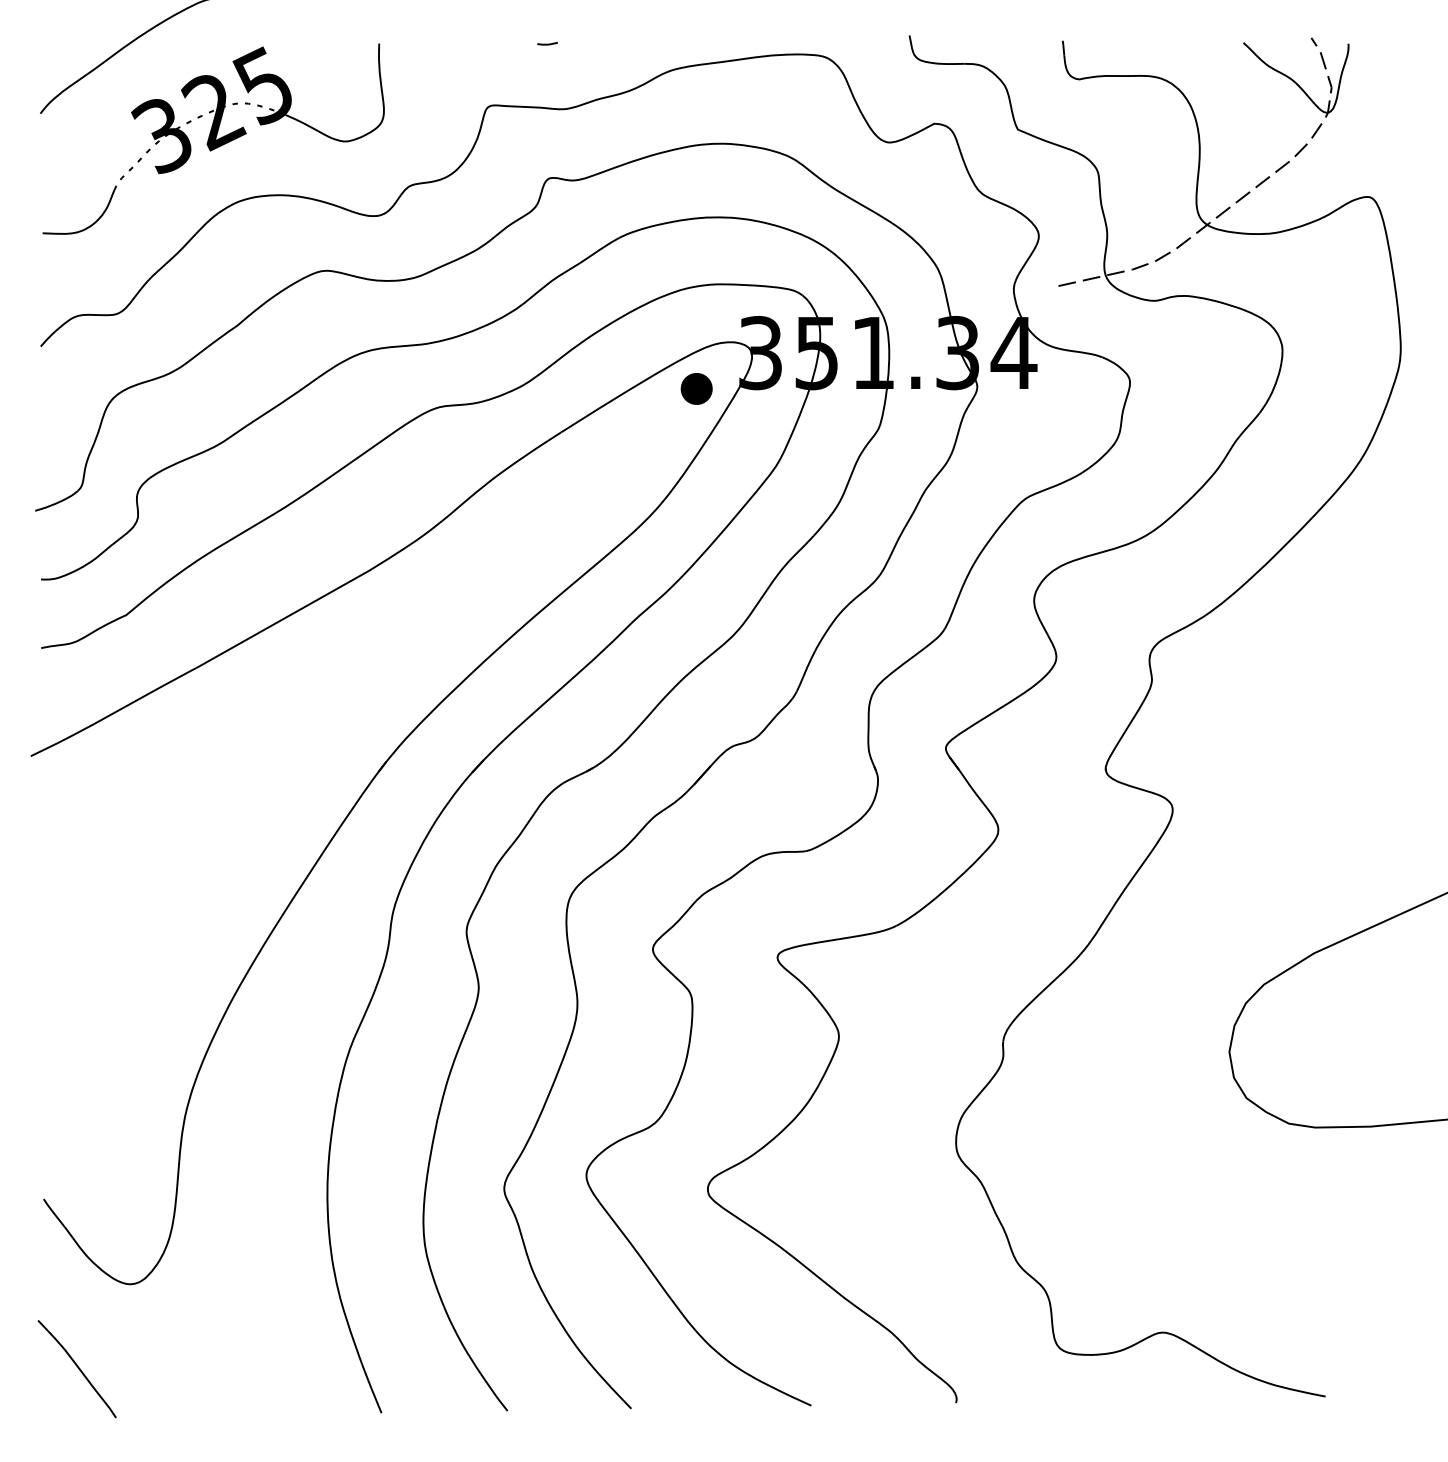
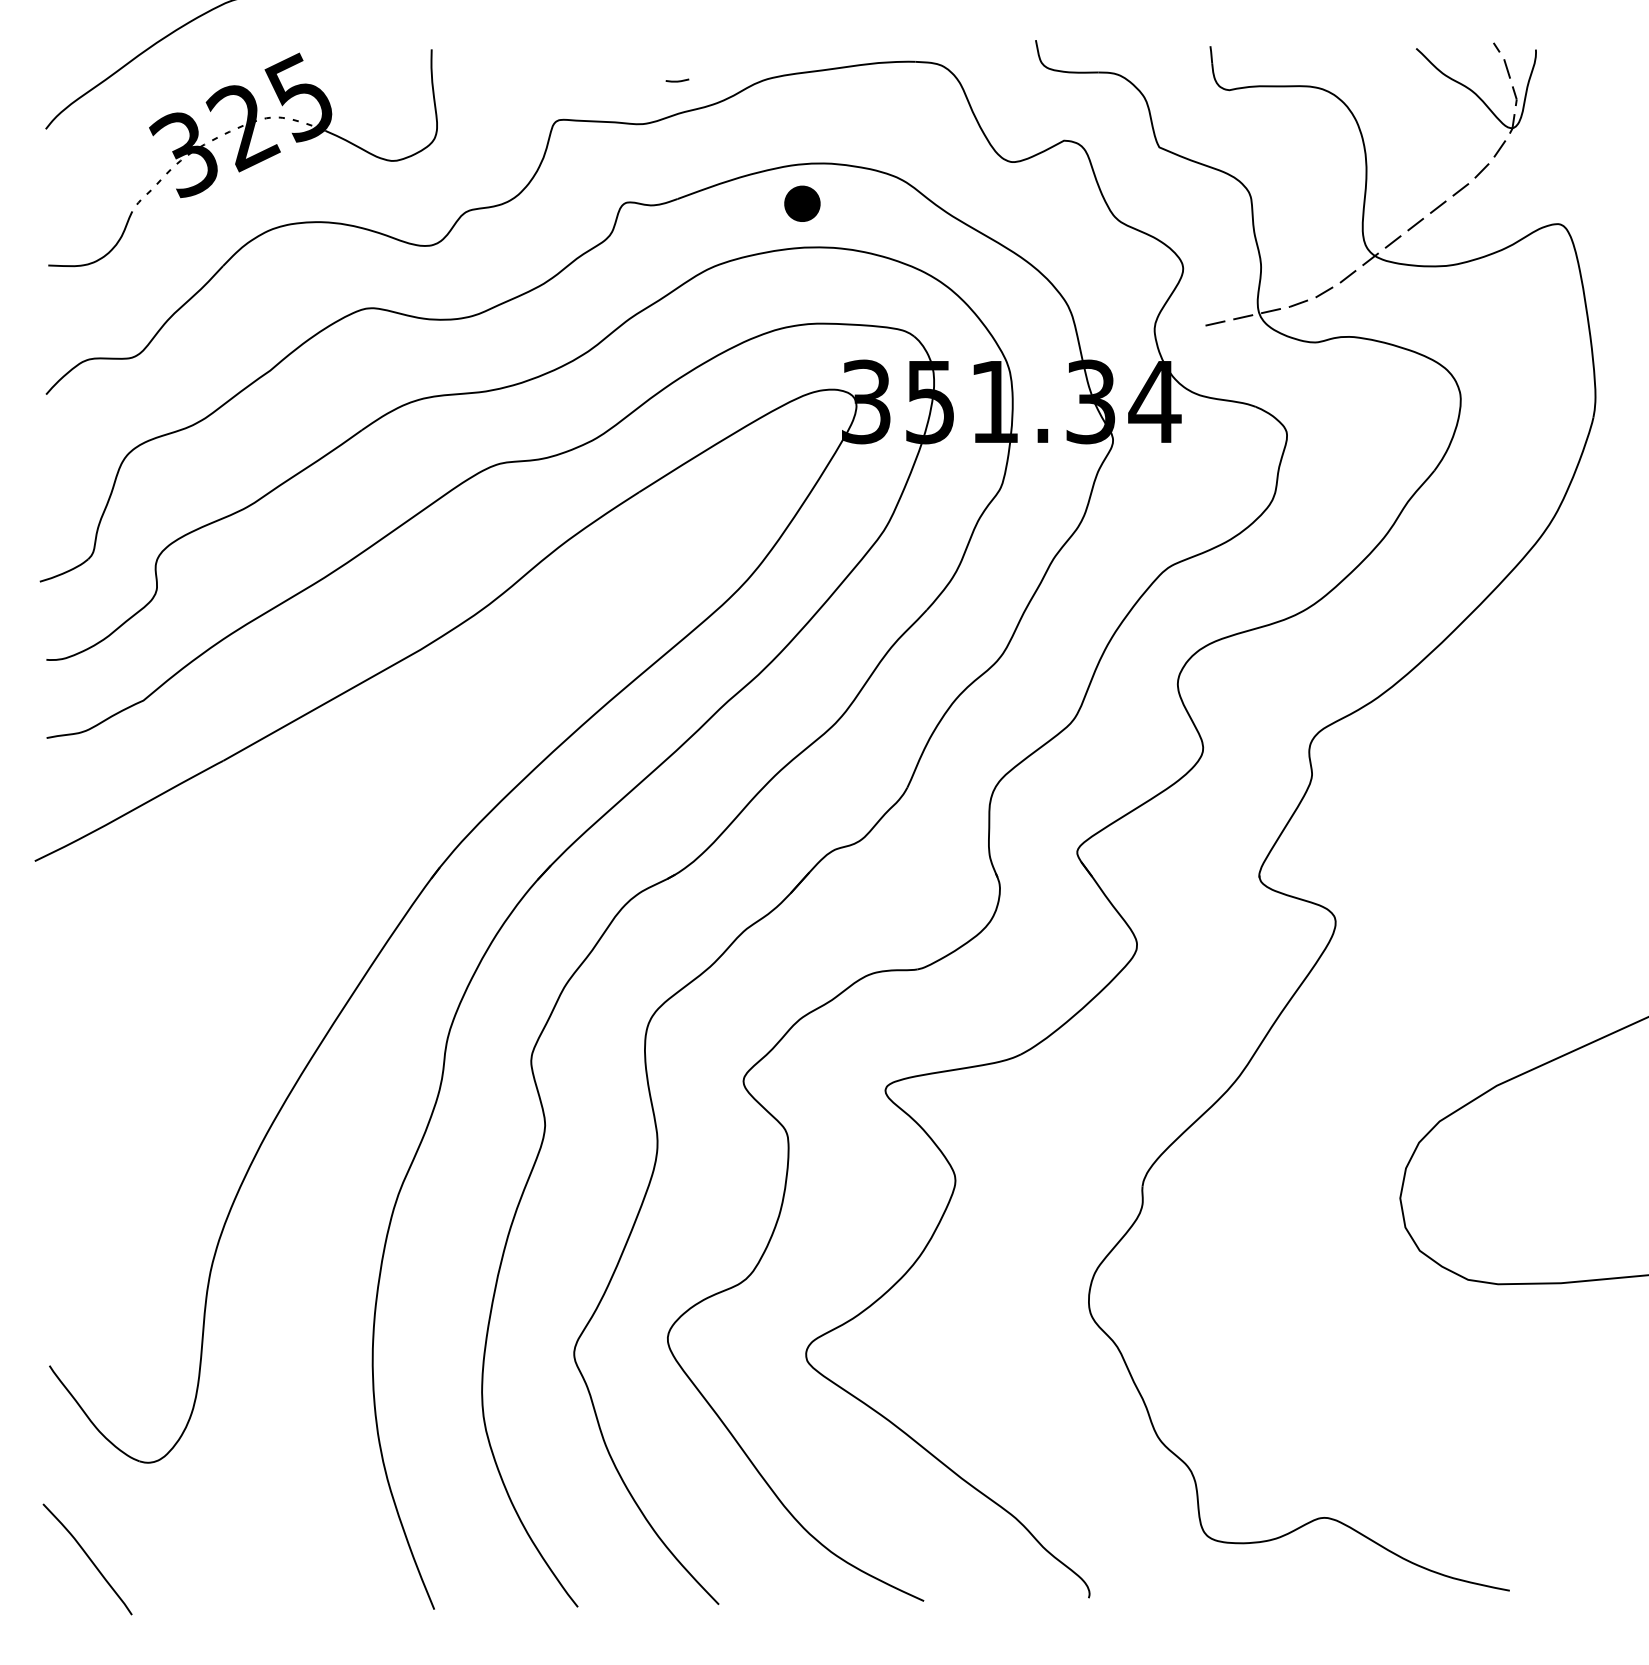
line: (547, 43) -> (677, 80), moved
part: (696, 388) -> (802, 203), moved

